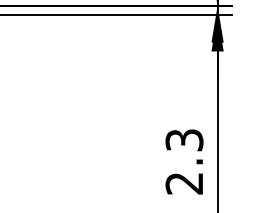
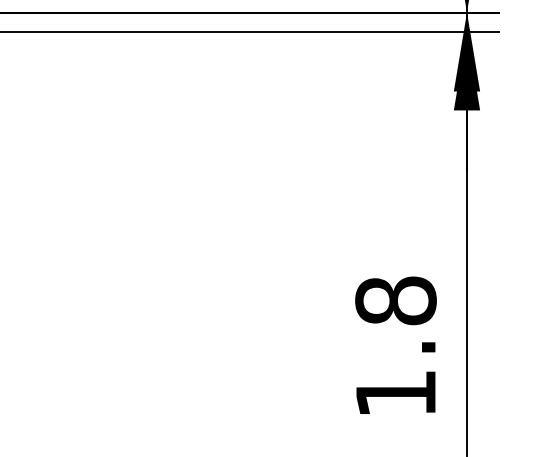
text: (184, 161) -> (395, 346), 2.3 -> 1.8

